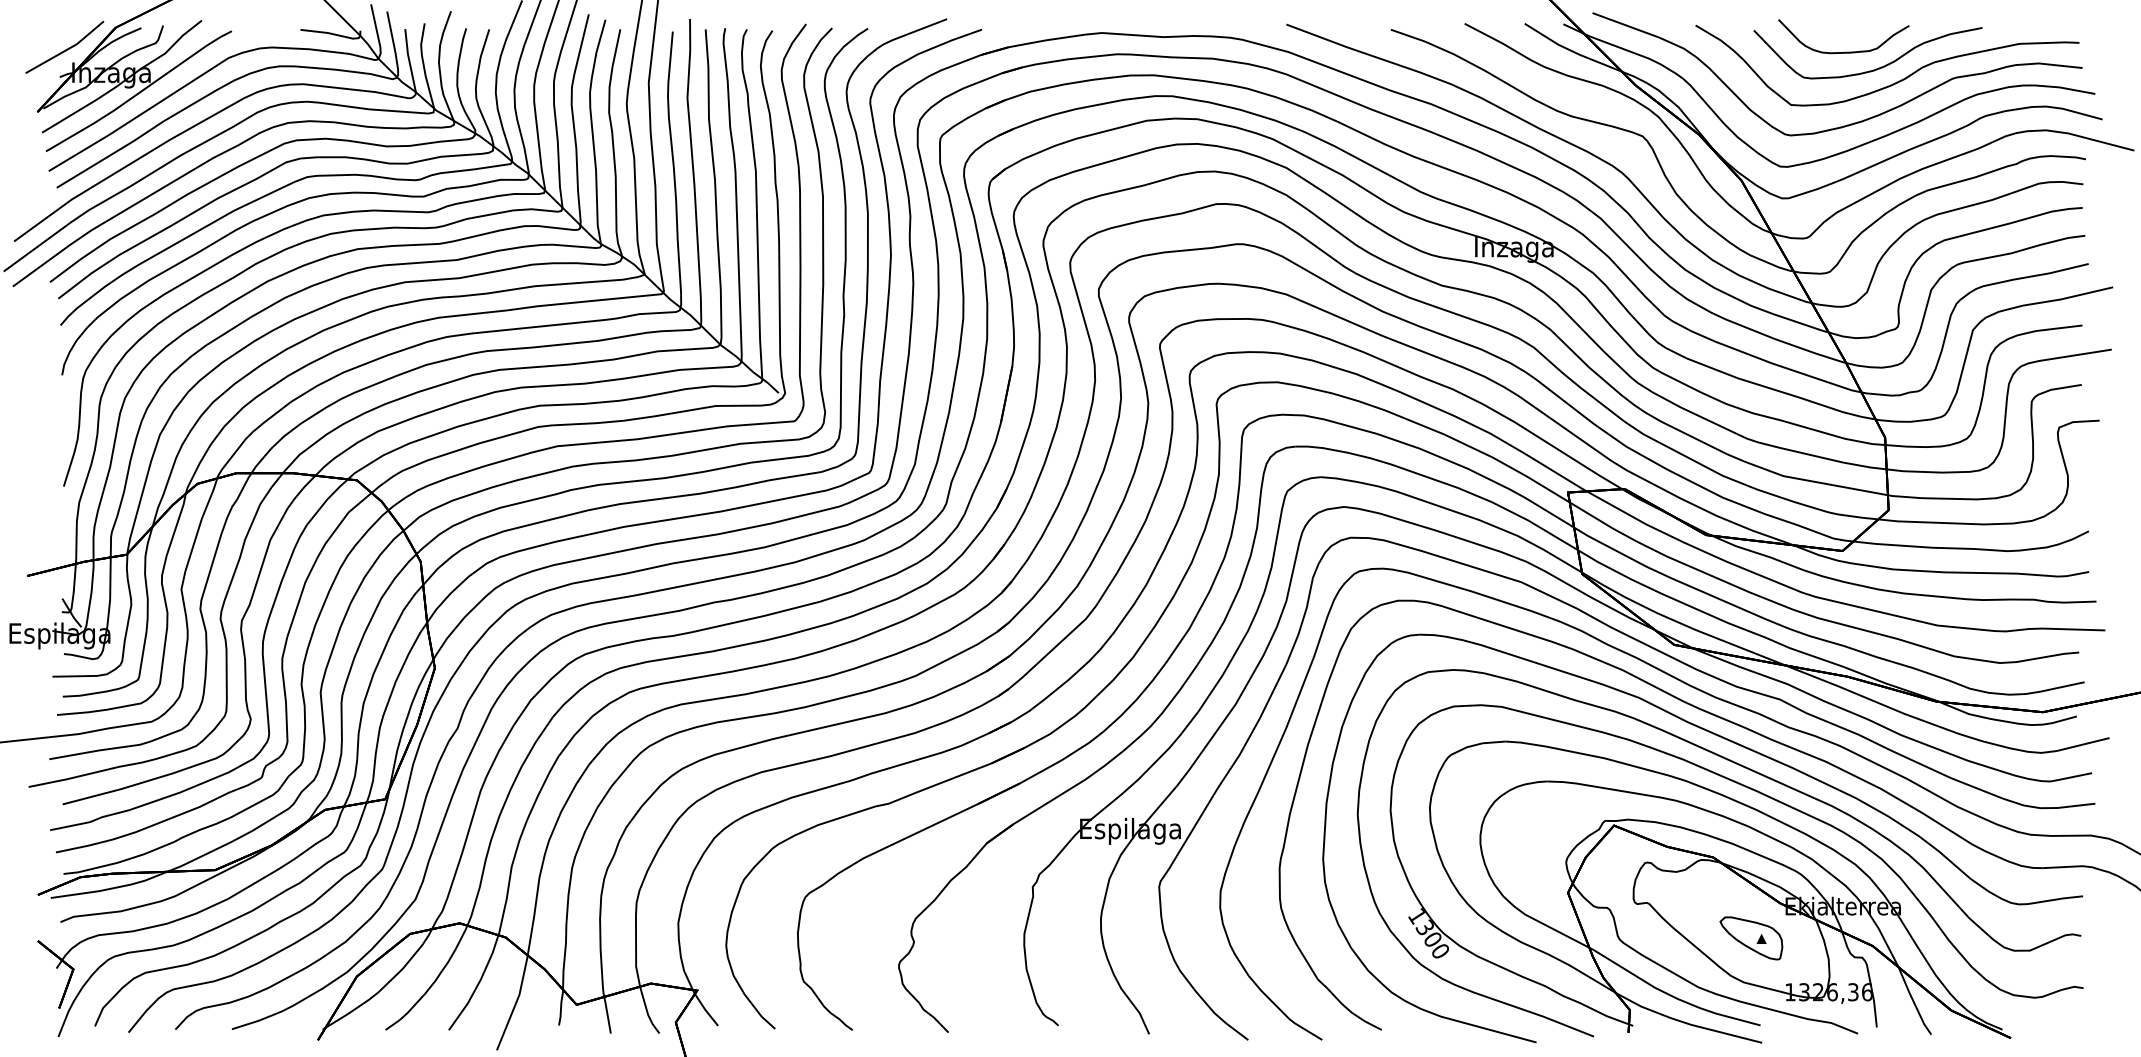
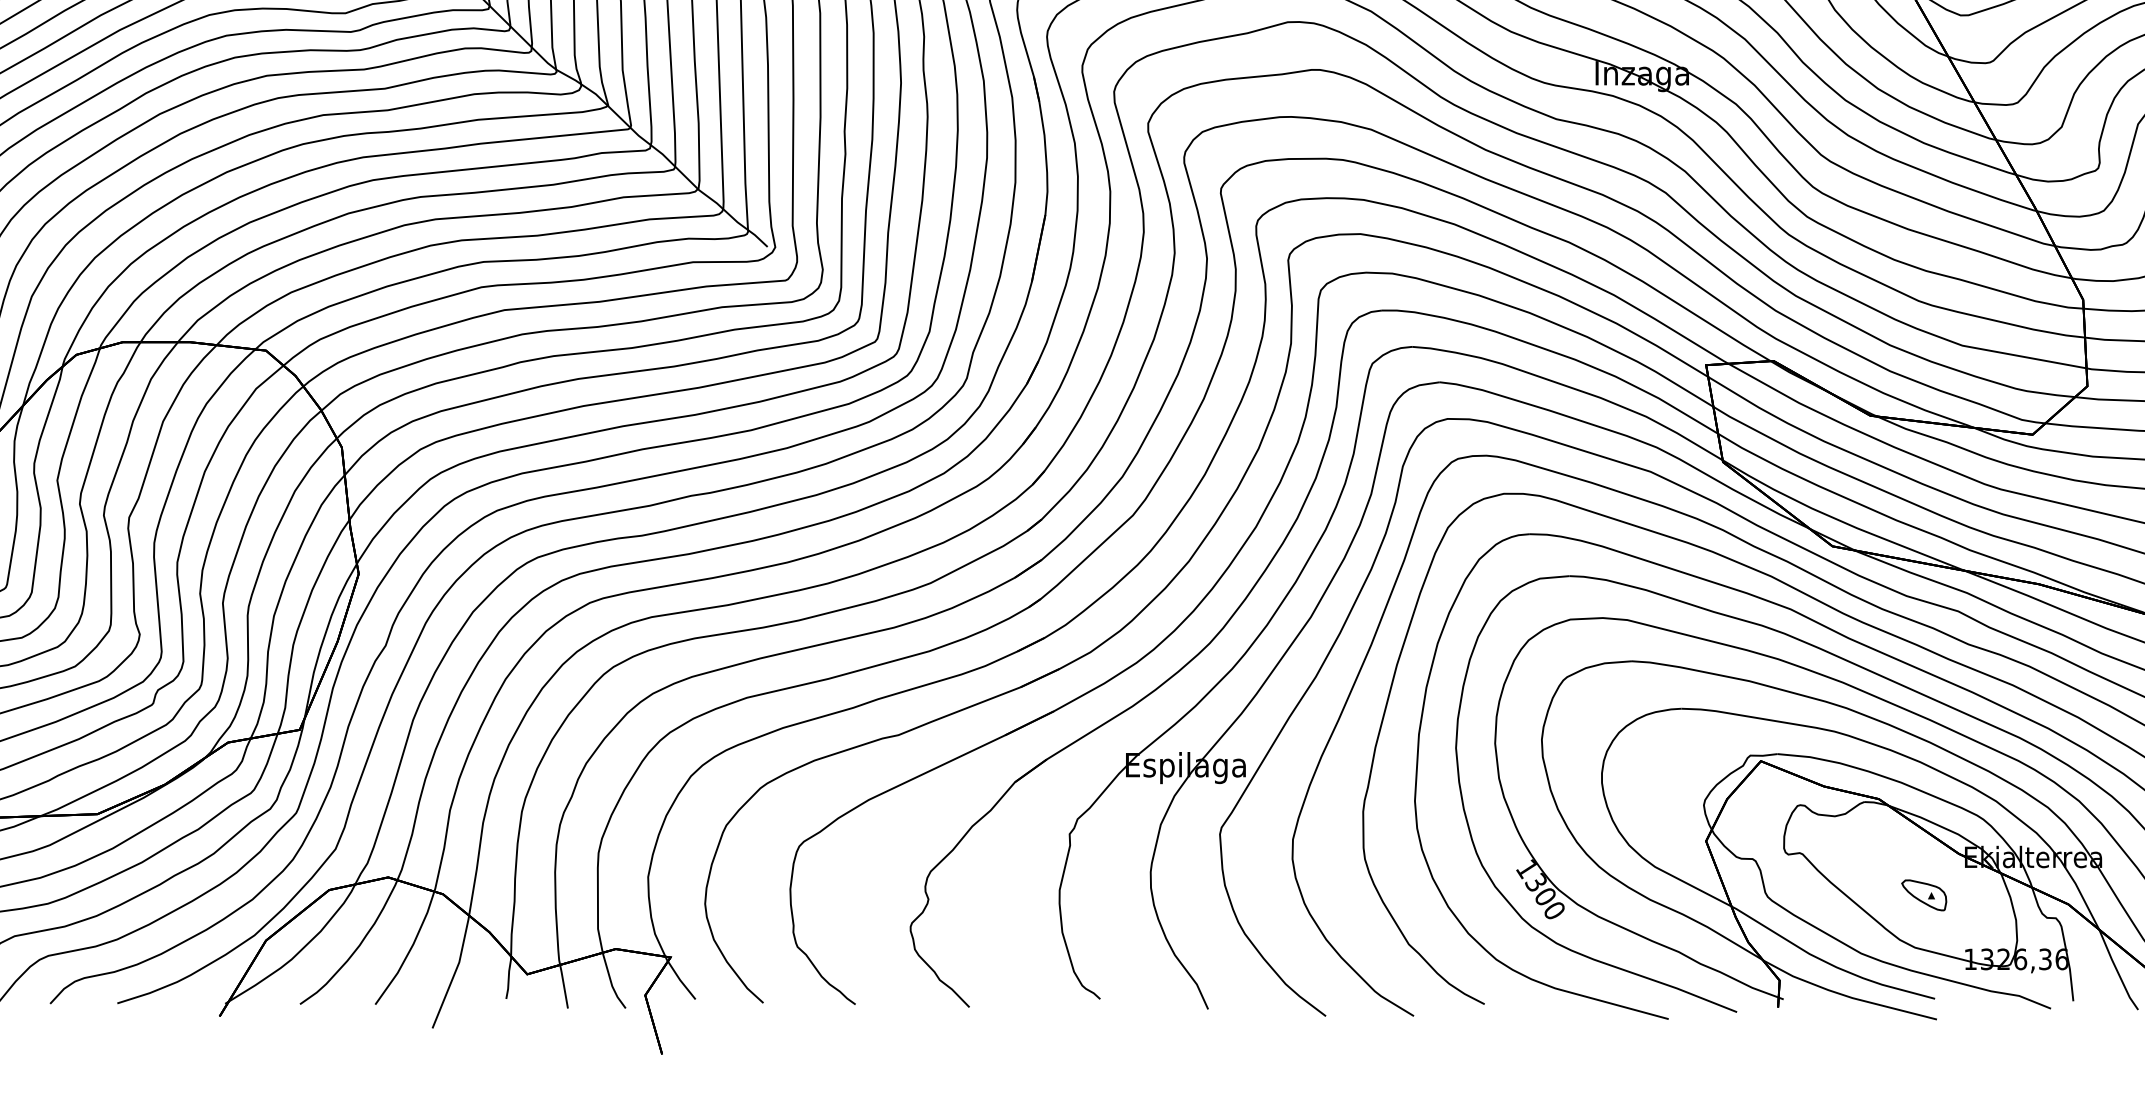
part: (1751, 938) -> (1924, 895), size x0.6

